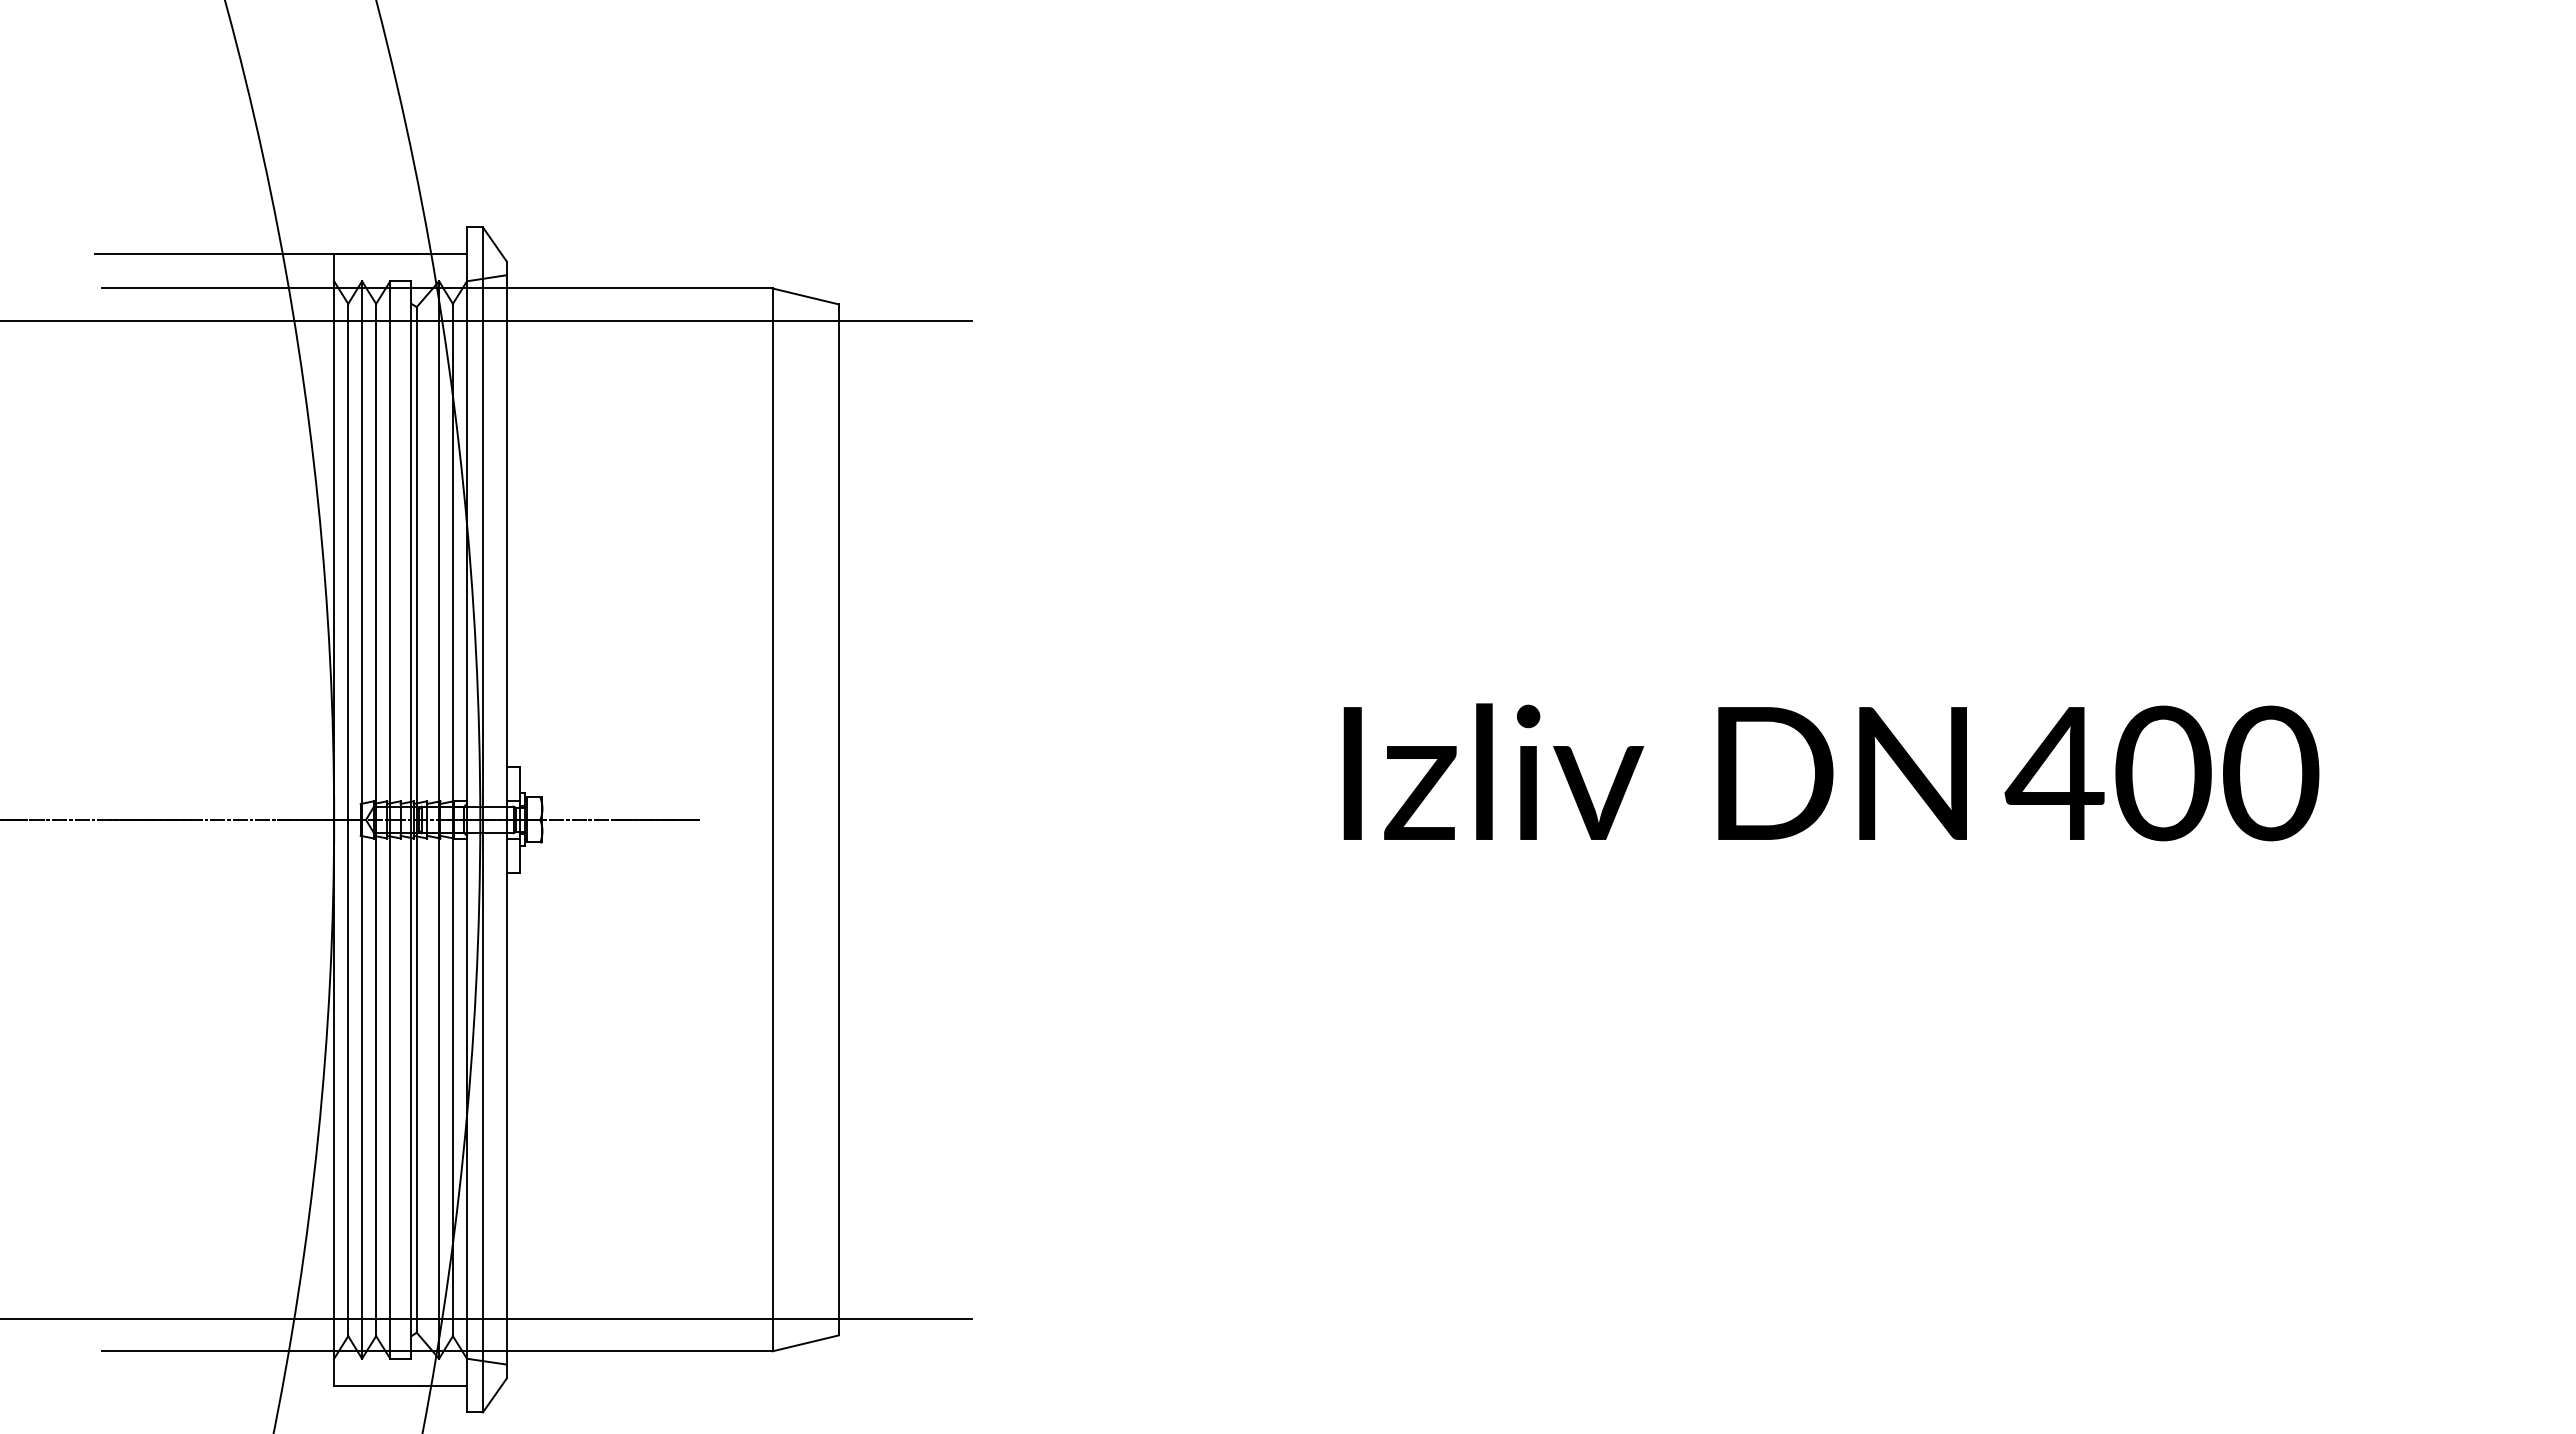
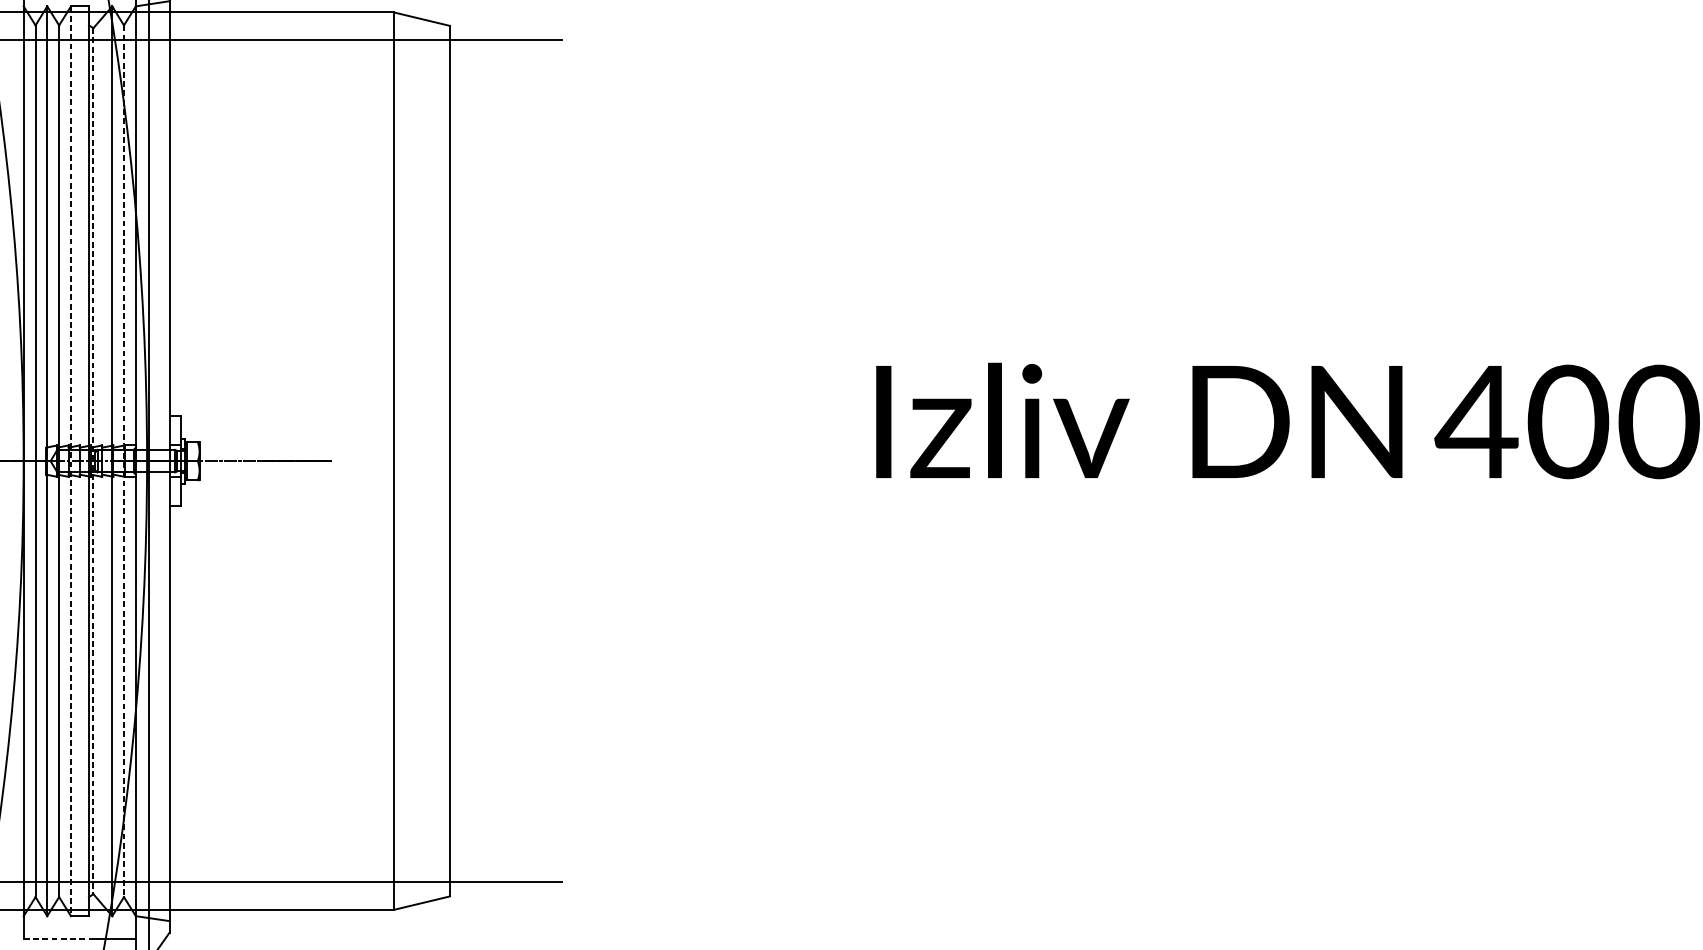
line: (416, 819) -> (93, 460), solid -> dashed
line: (390, 820) -> (71, 461), solid -> dashed
line: (452, 820) -> (123, 461), solid -> dashed
line: (376, 1385) -> (59, 938), solid -> dashed

